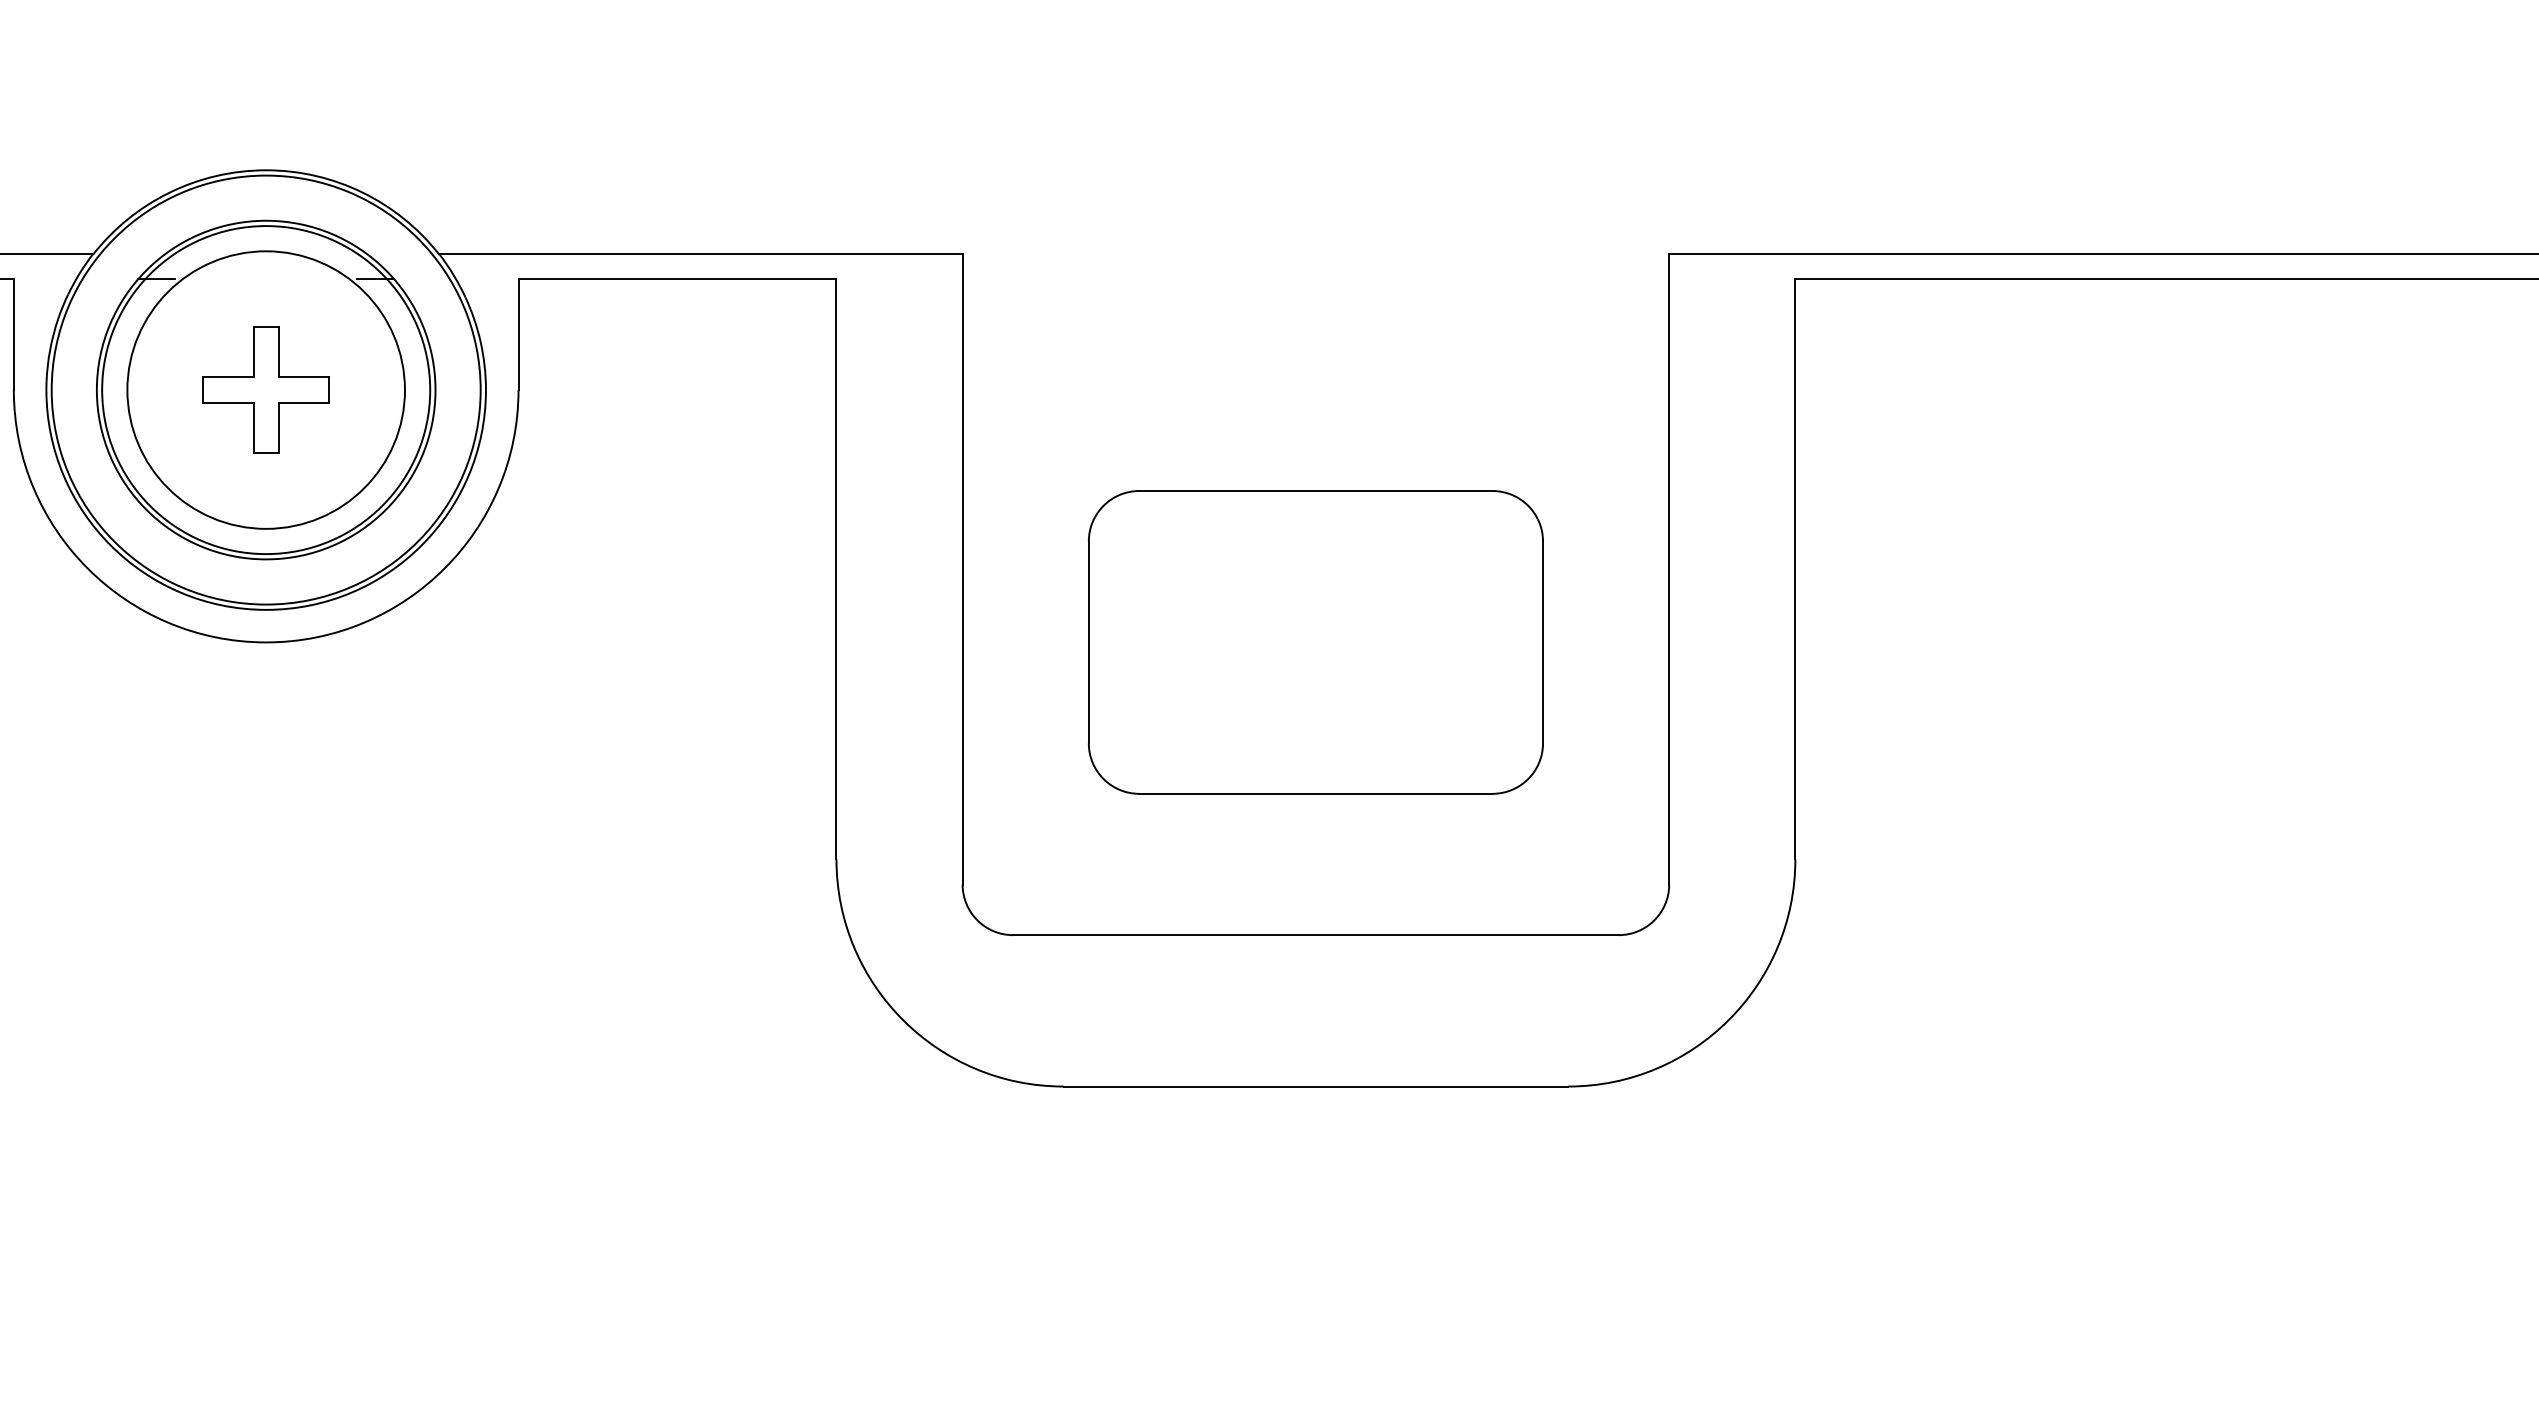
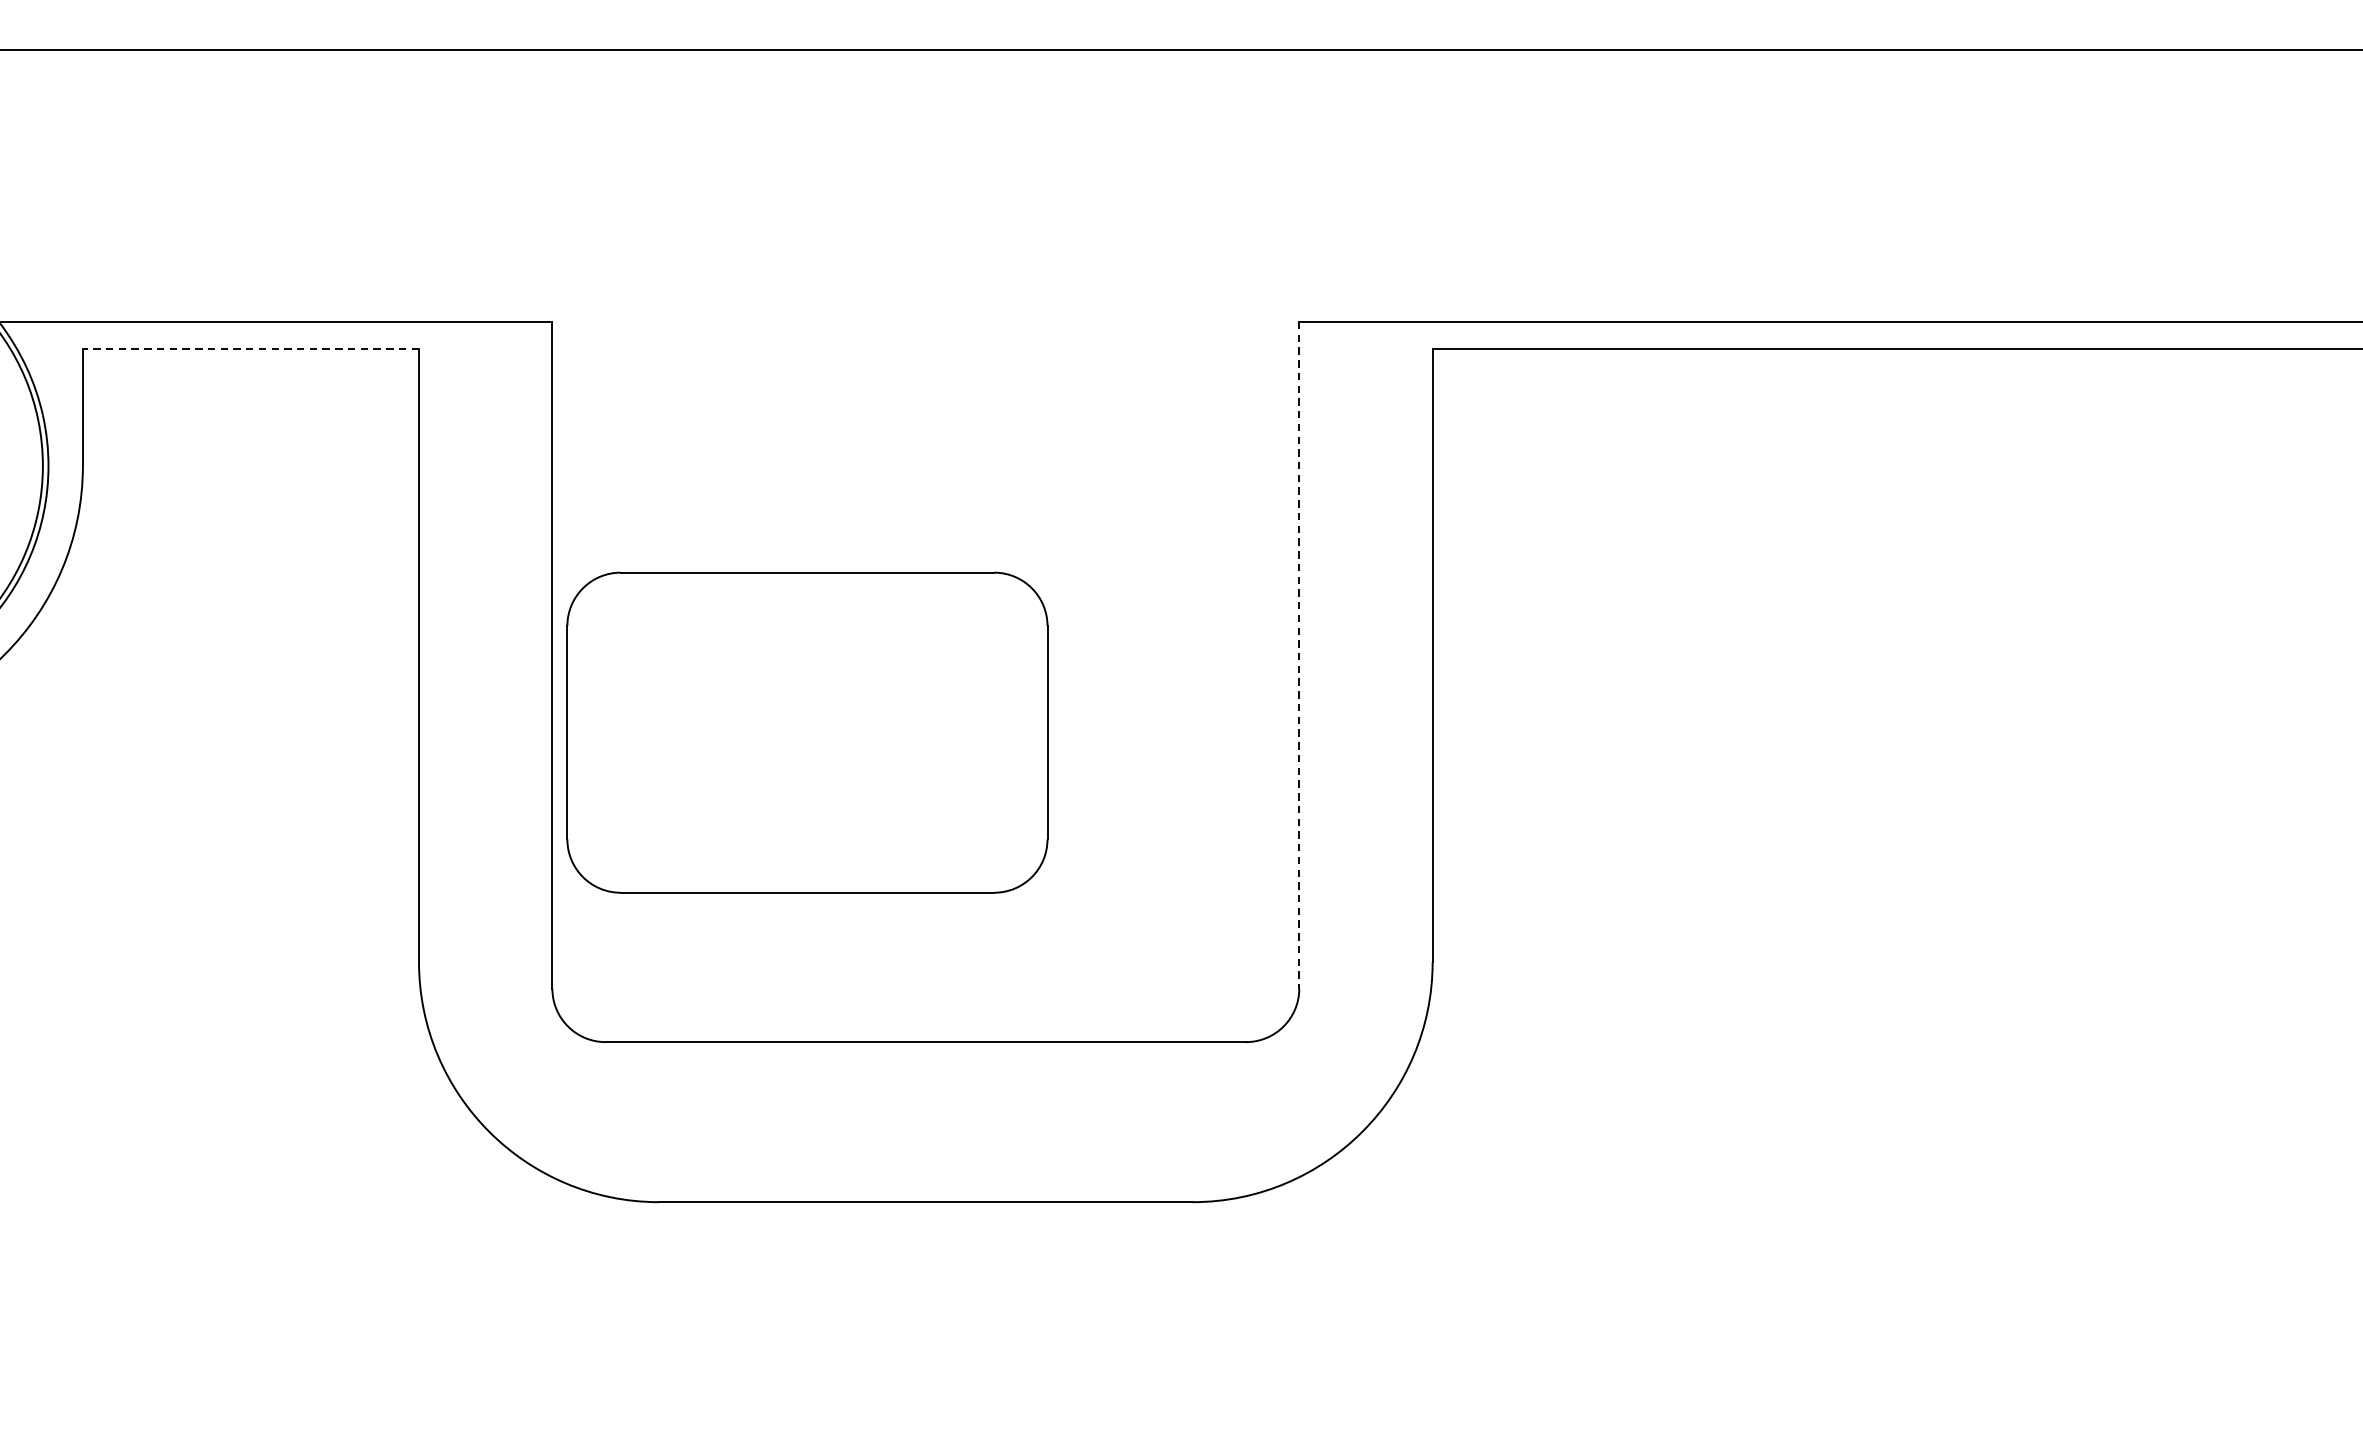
line: (677, 279) -> (250, 349), solid -> dashed
line: (1669, 569) -> (1299, 655), solid -> dashed
part: (1315, 642) -> (807, 732), moved

